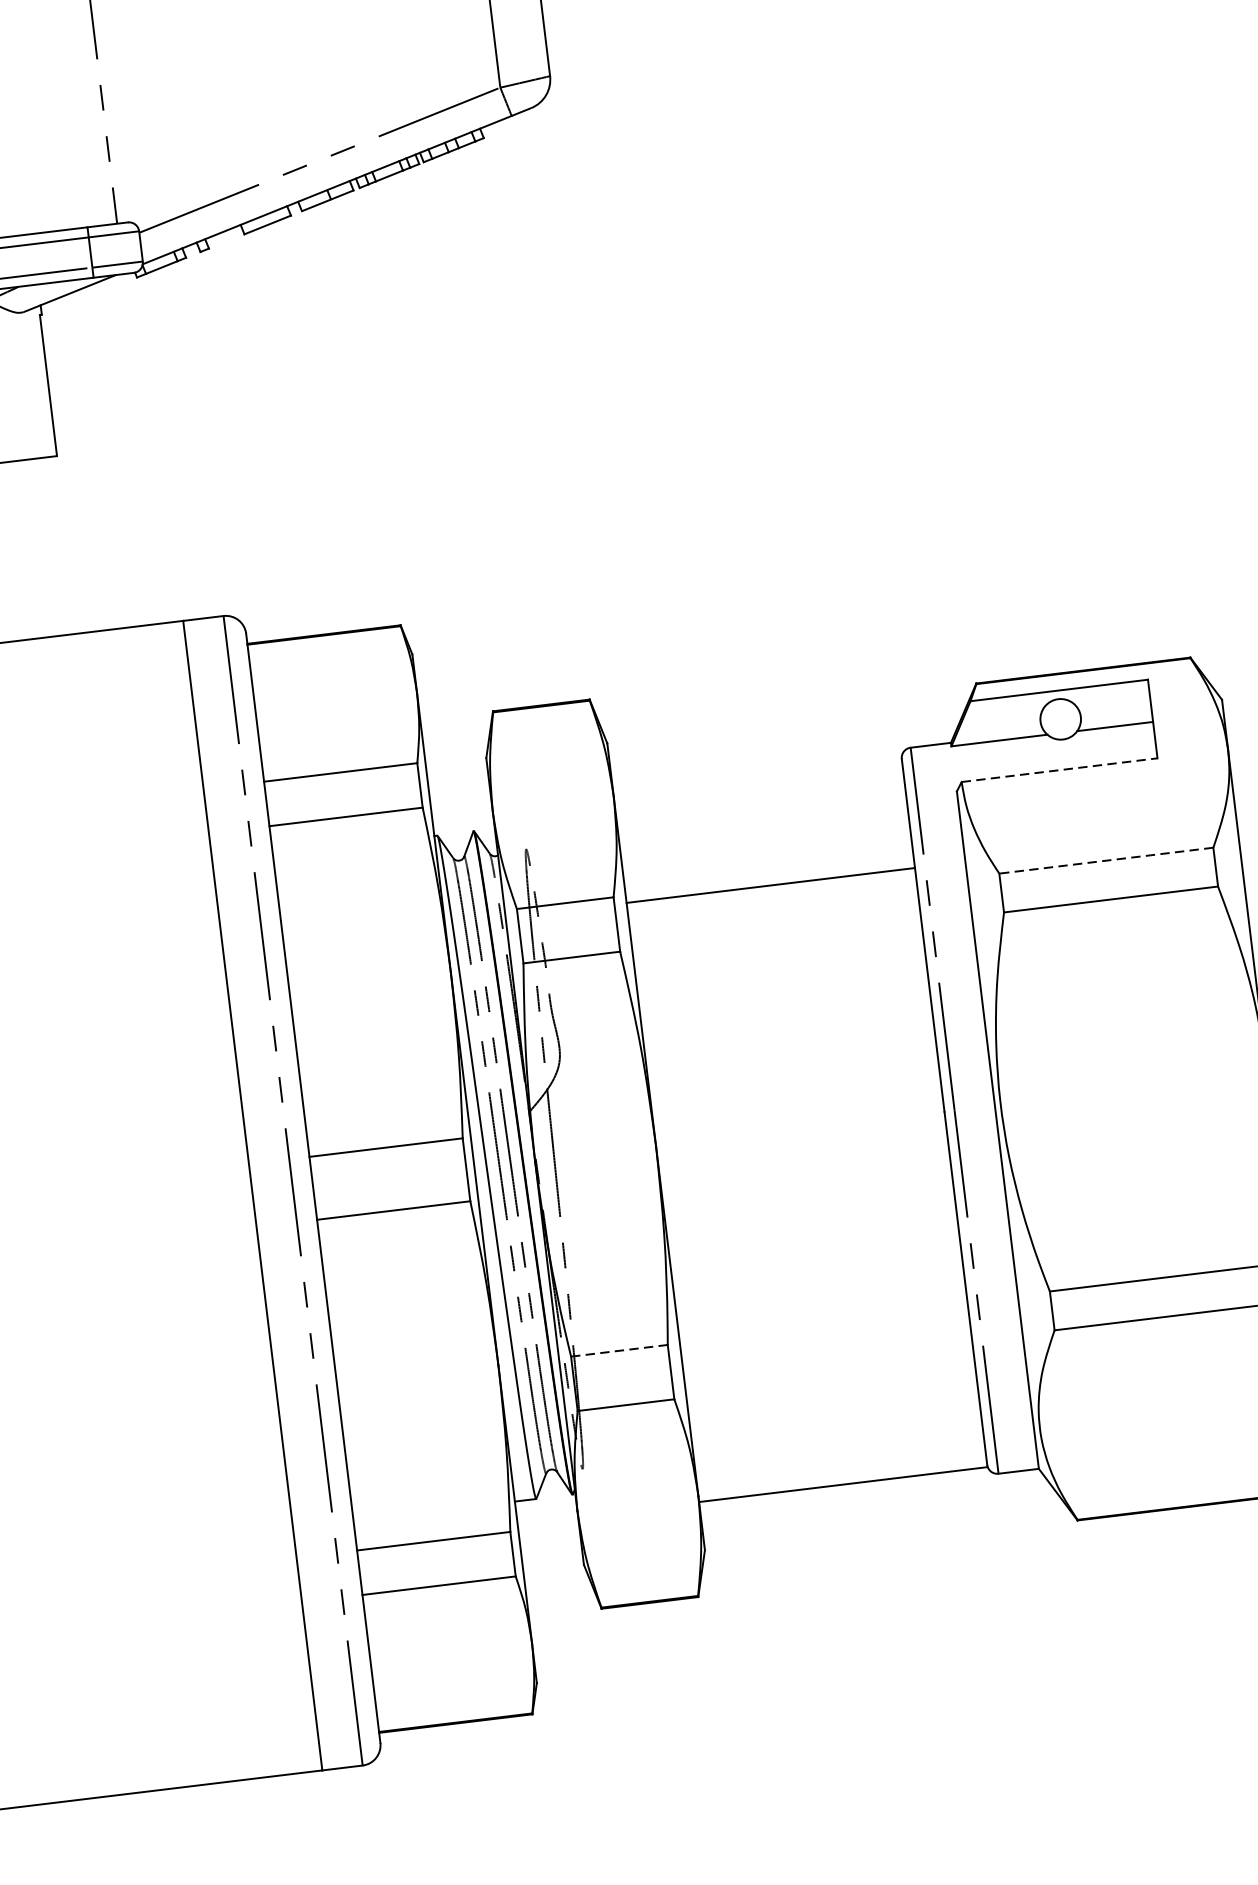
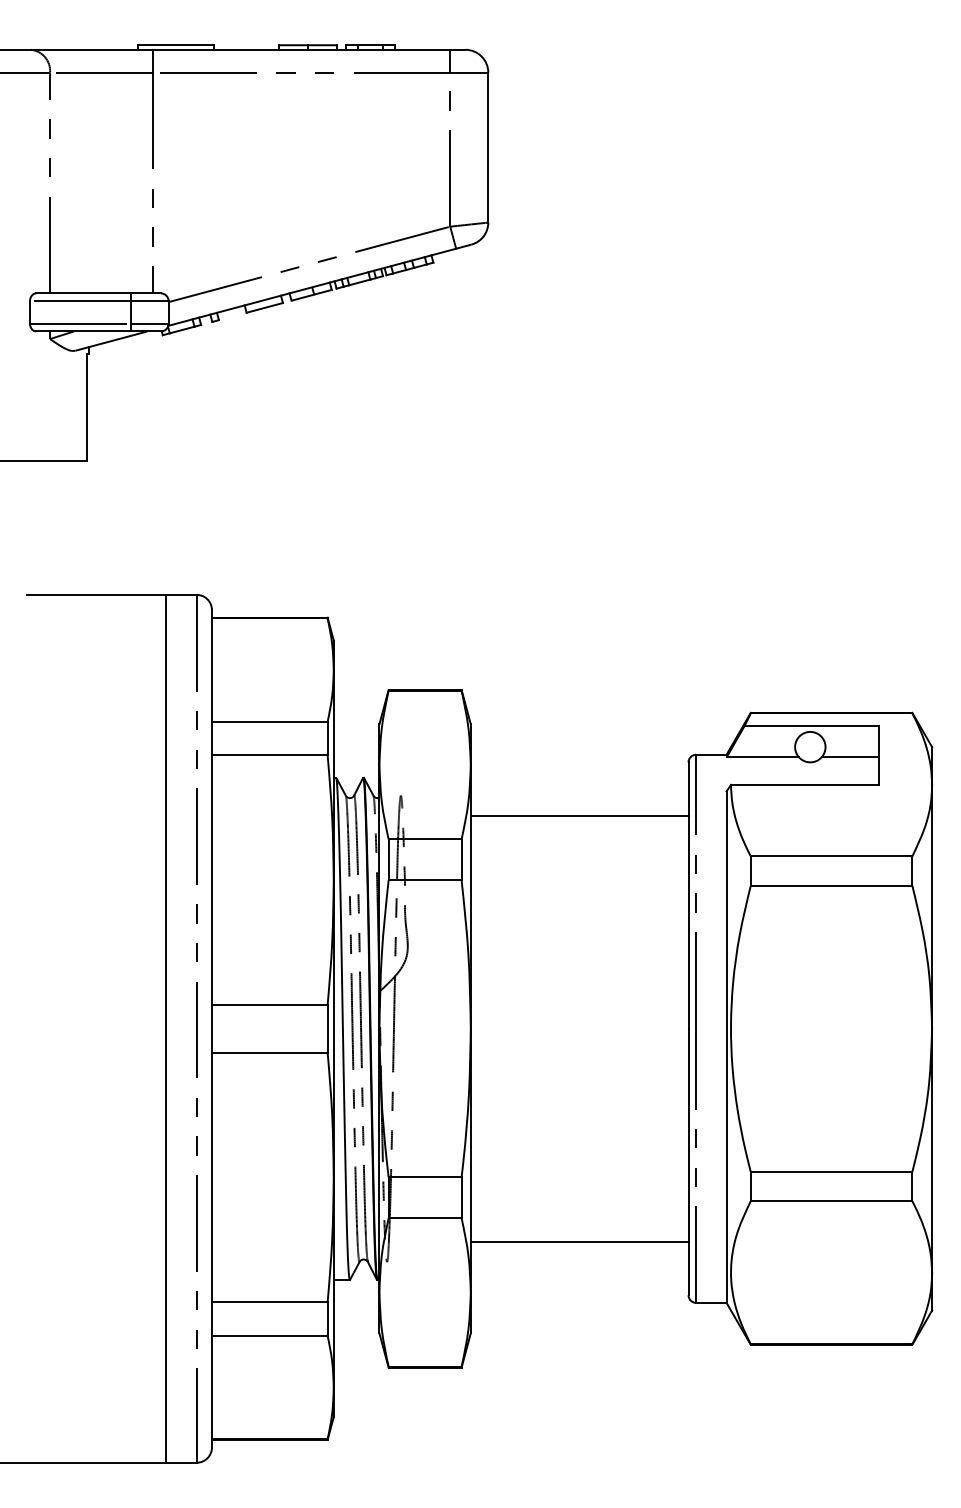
line: (1058, 769) -> (804, 784), dashed -> solid
line: (1106, 860) -> (831, 856), dashed -> solid
line: (770, 885) -> (579, 815), moved
line: (619, 1351) -> (425, 1177), dashed -> solid
line: (843, 1483) -> (579, 1241), moved

